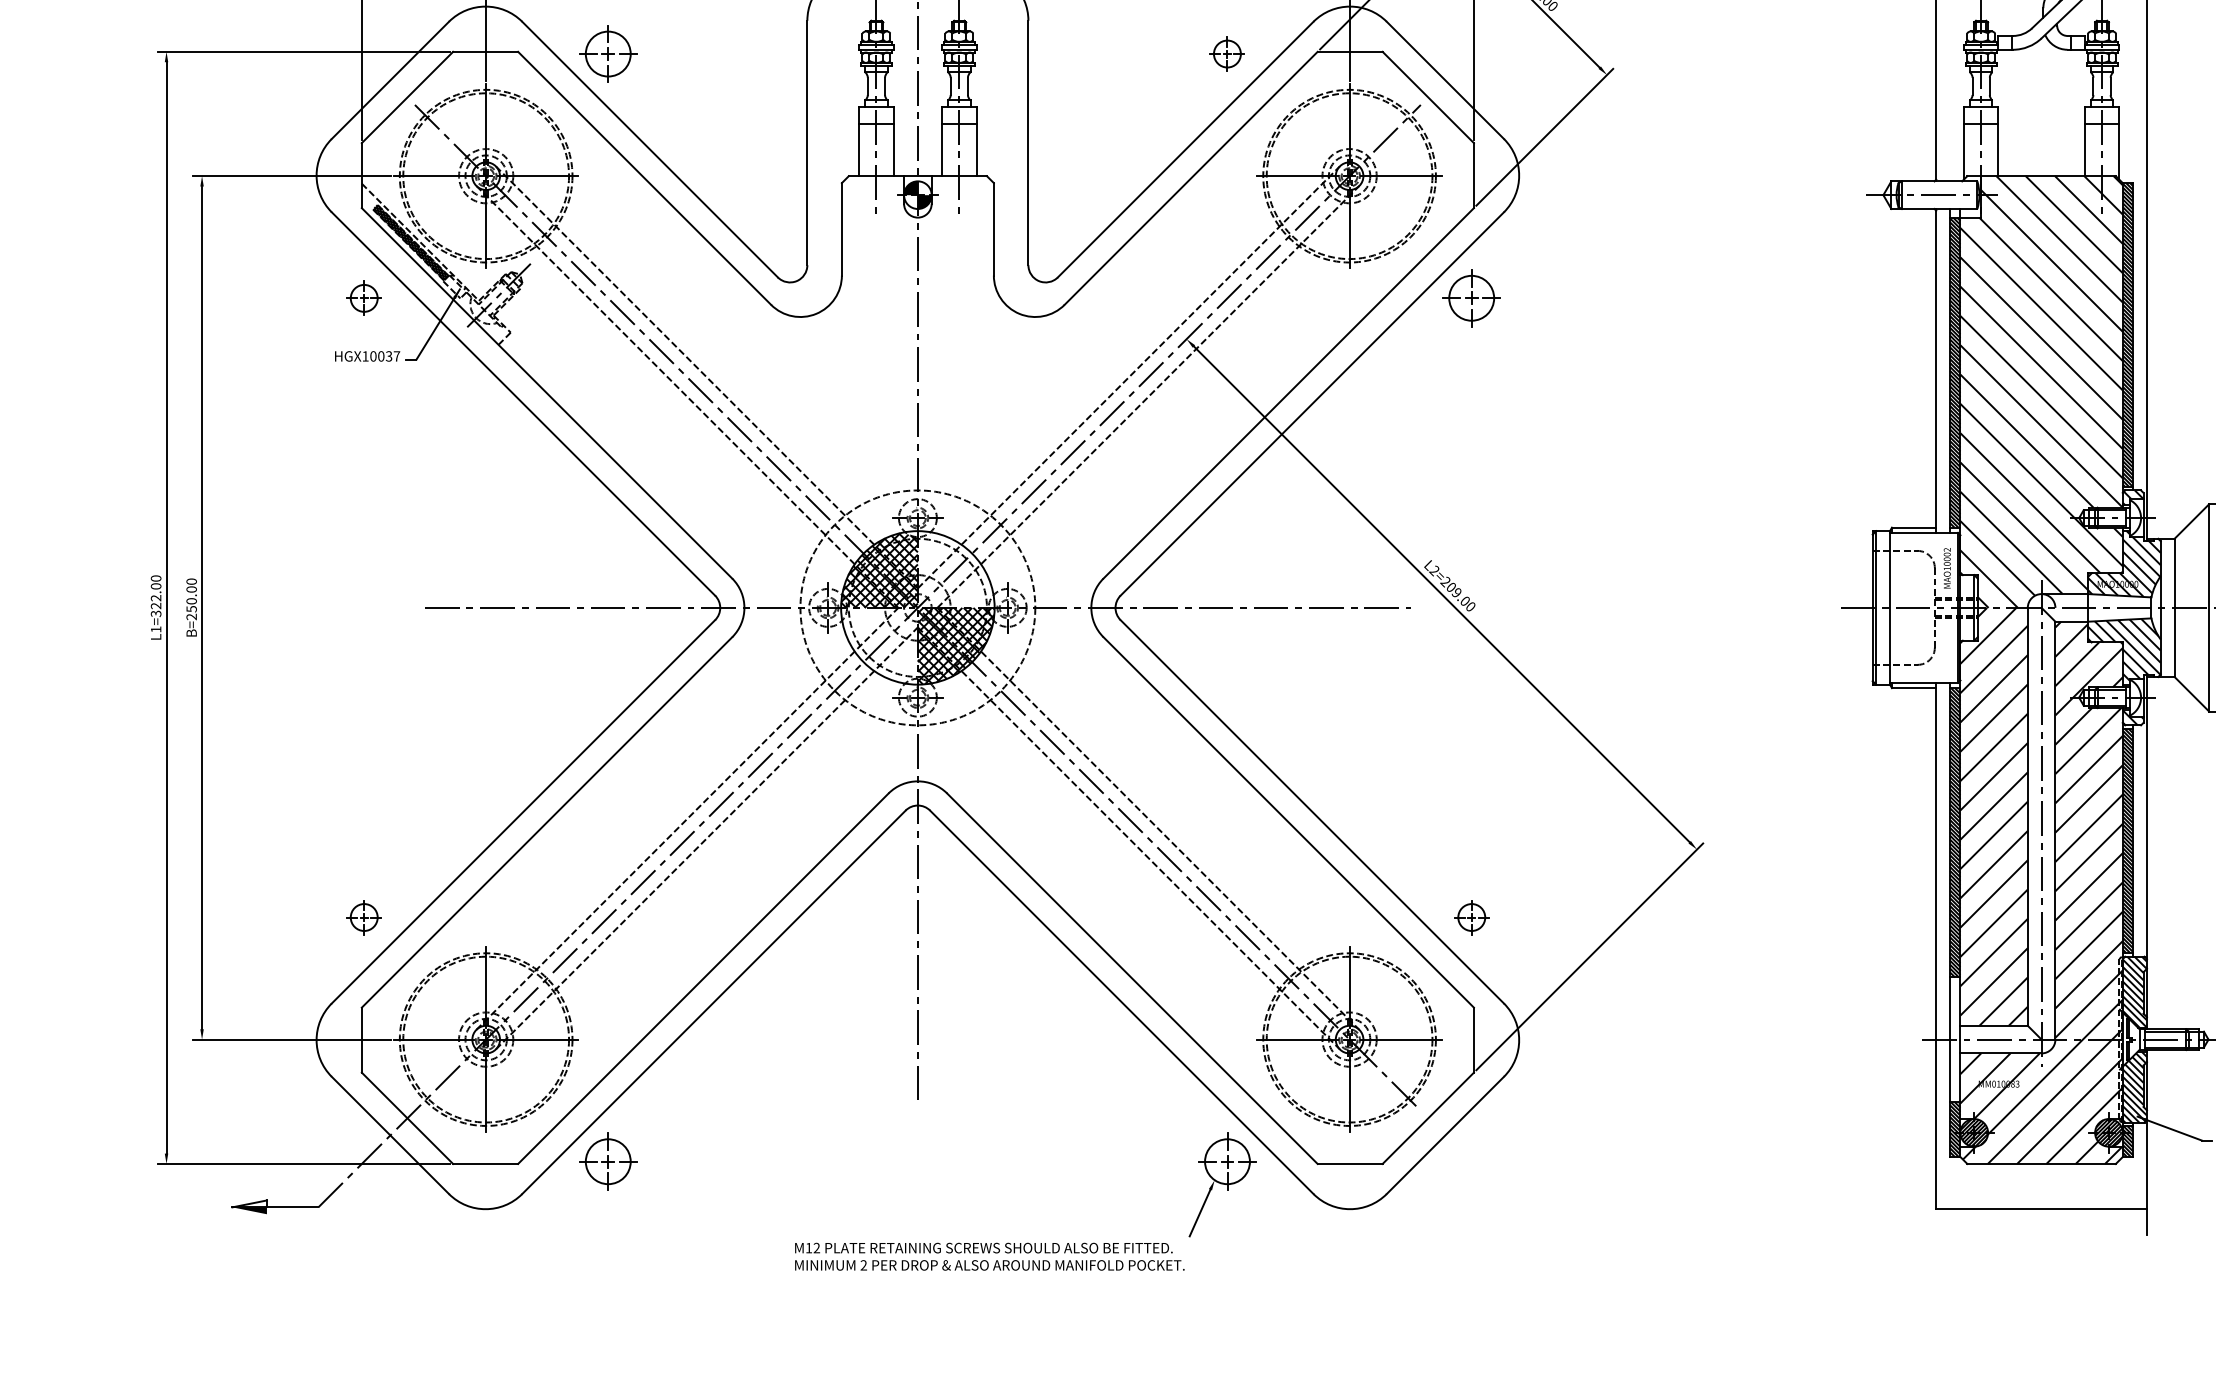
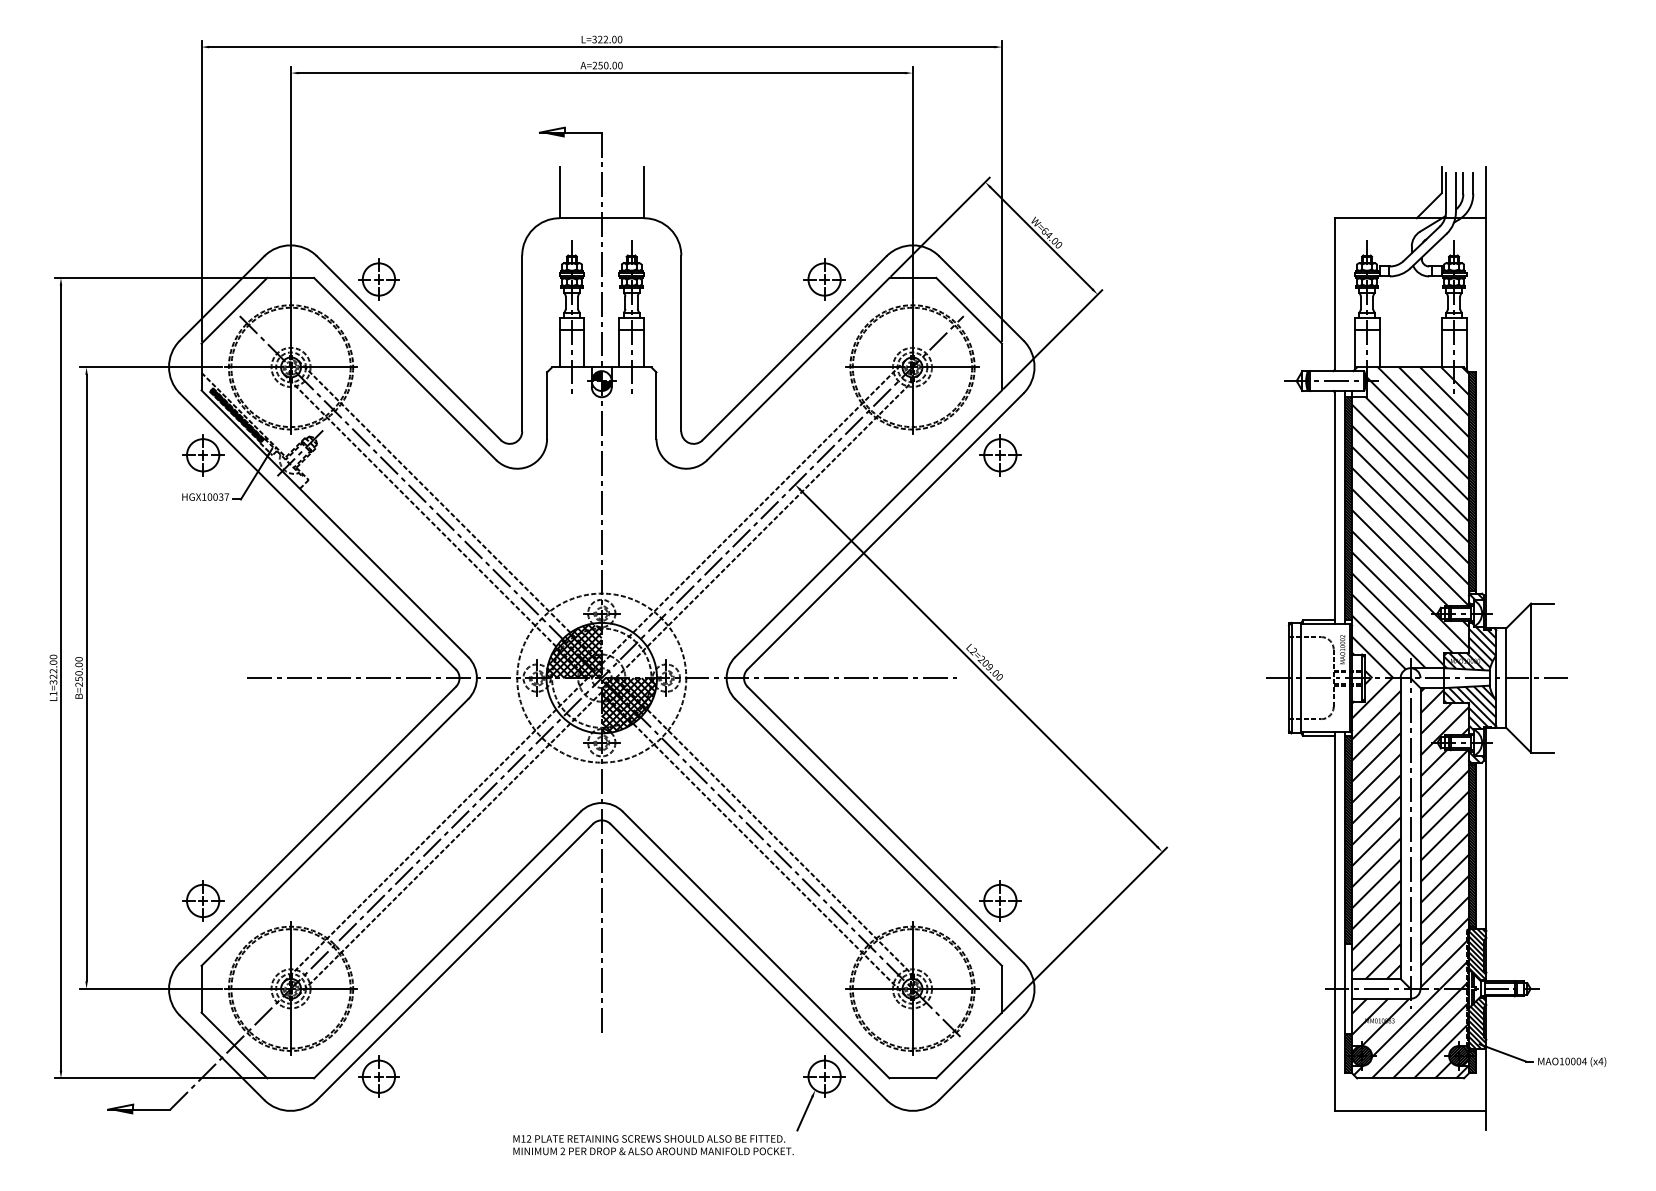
part: (1227, 54) -> (824, 279), size x1.67
part: (364, 298) -> (203, 455), size x1.67
part: (364, 916) -> (203, 900), size x1.67
part: (1471, 916) -> (1000, 900), size x1.67

